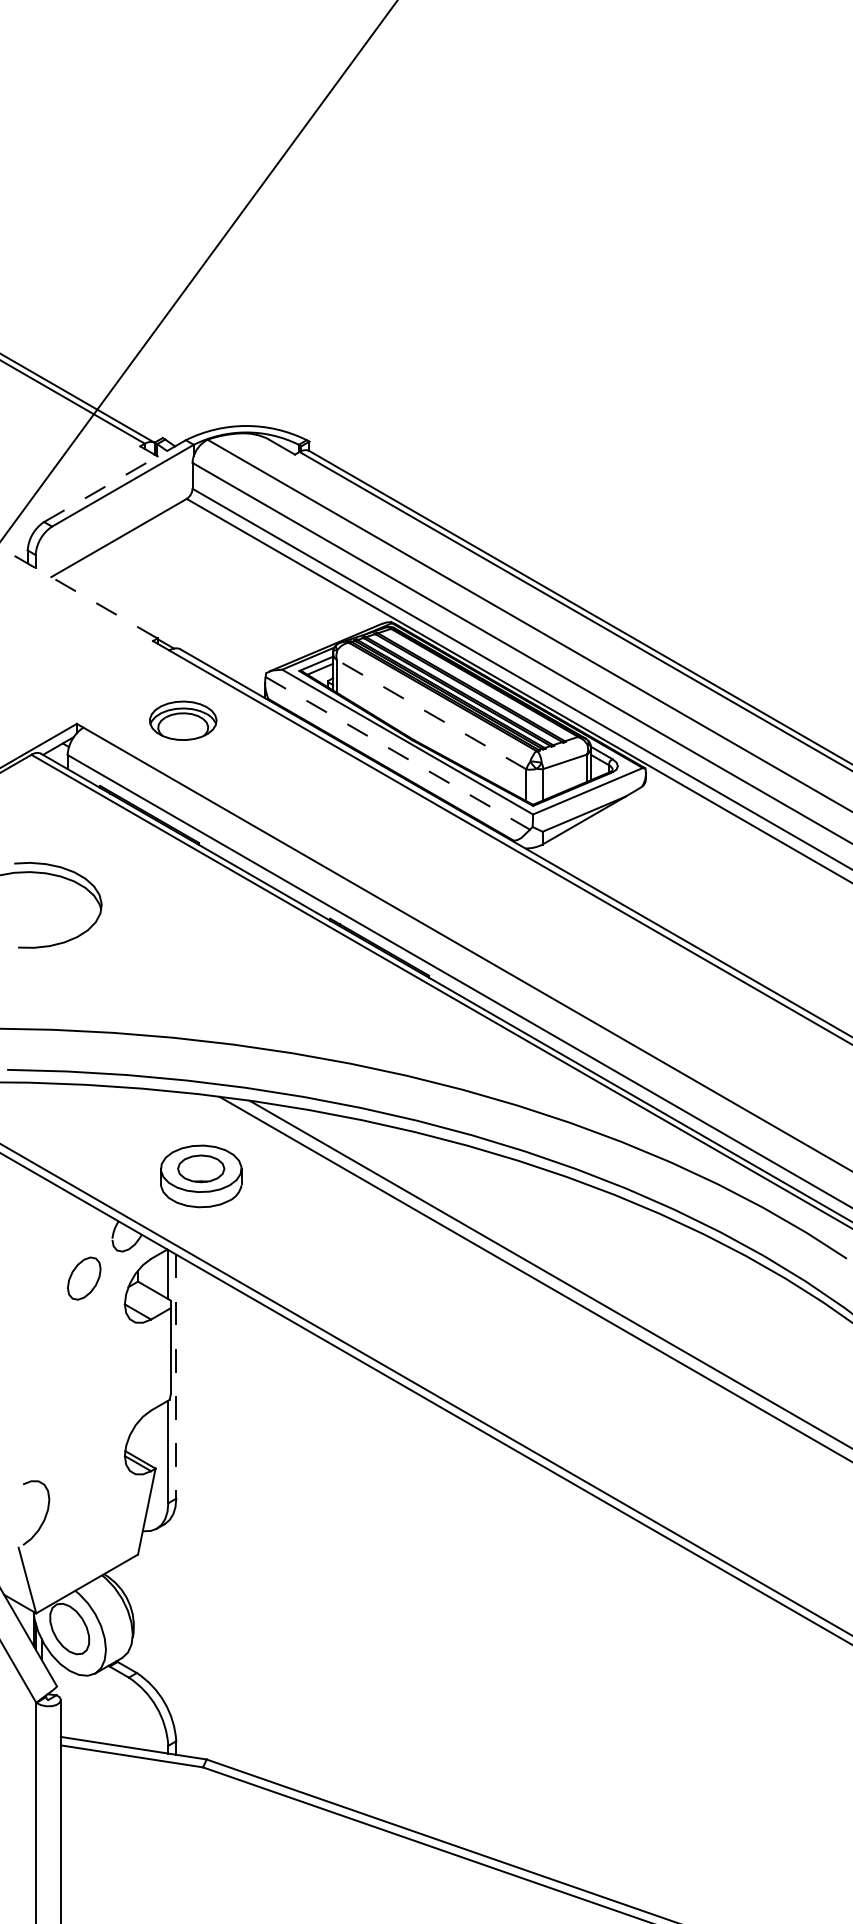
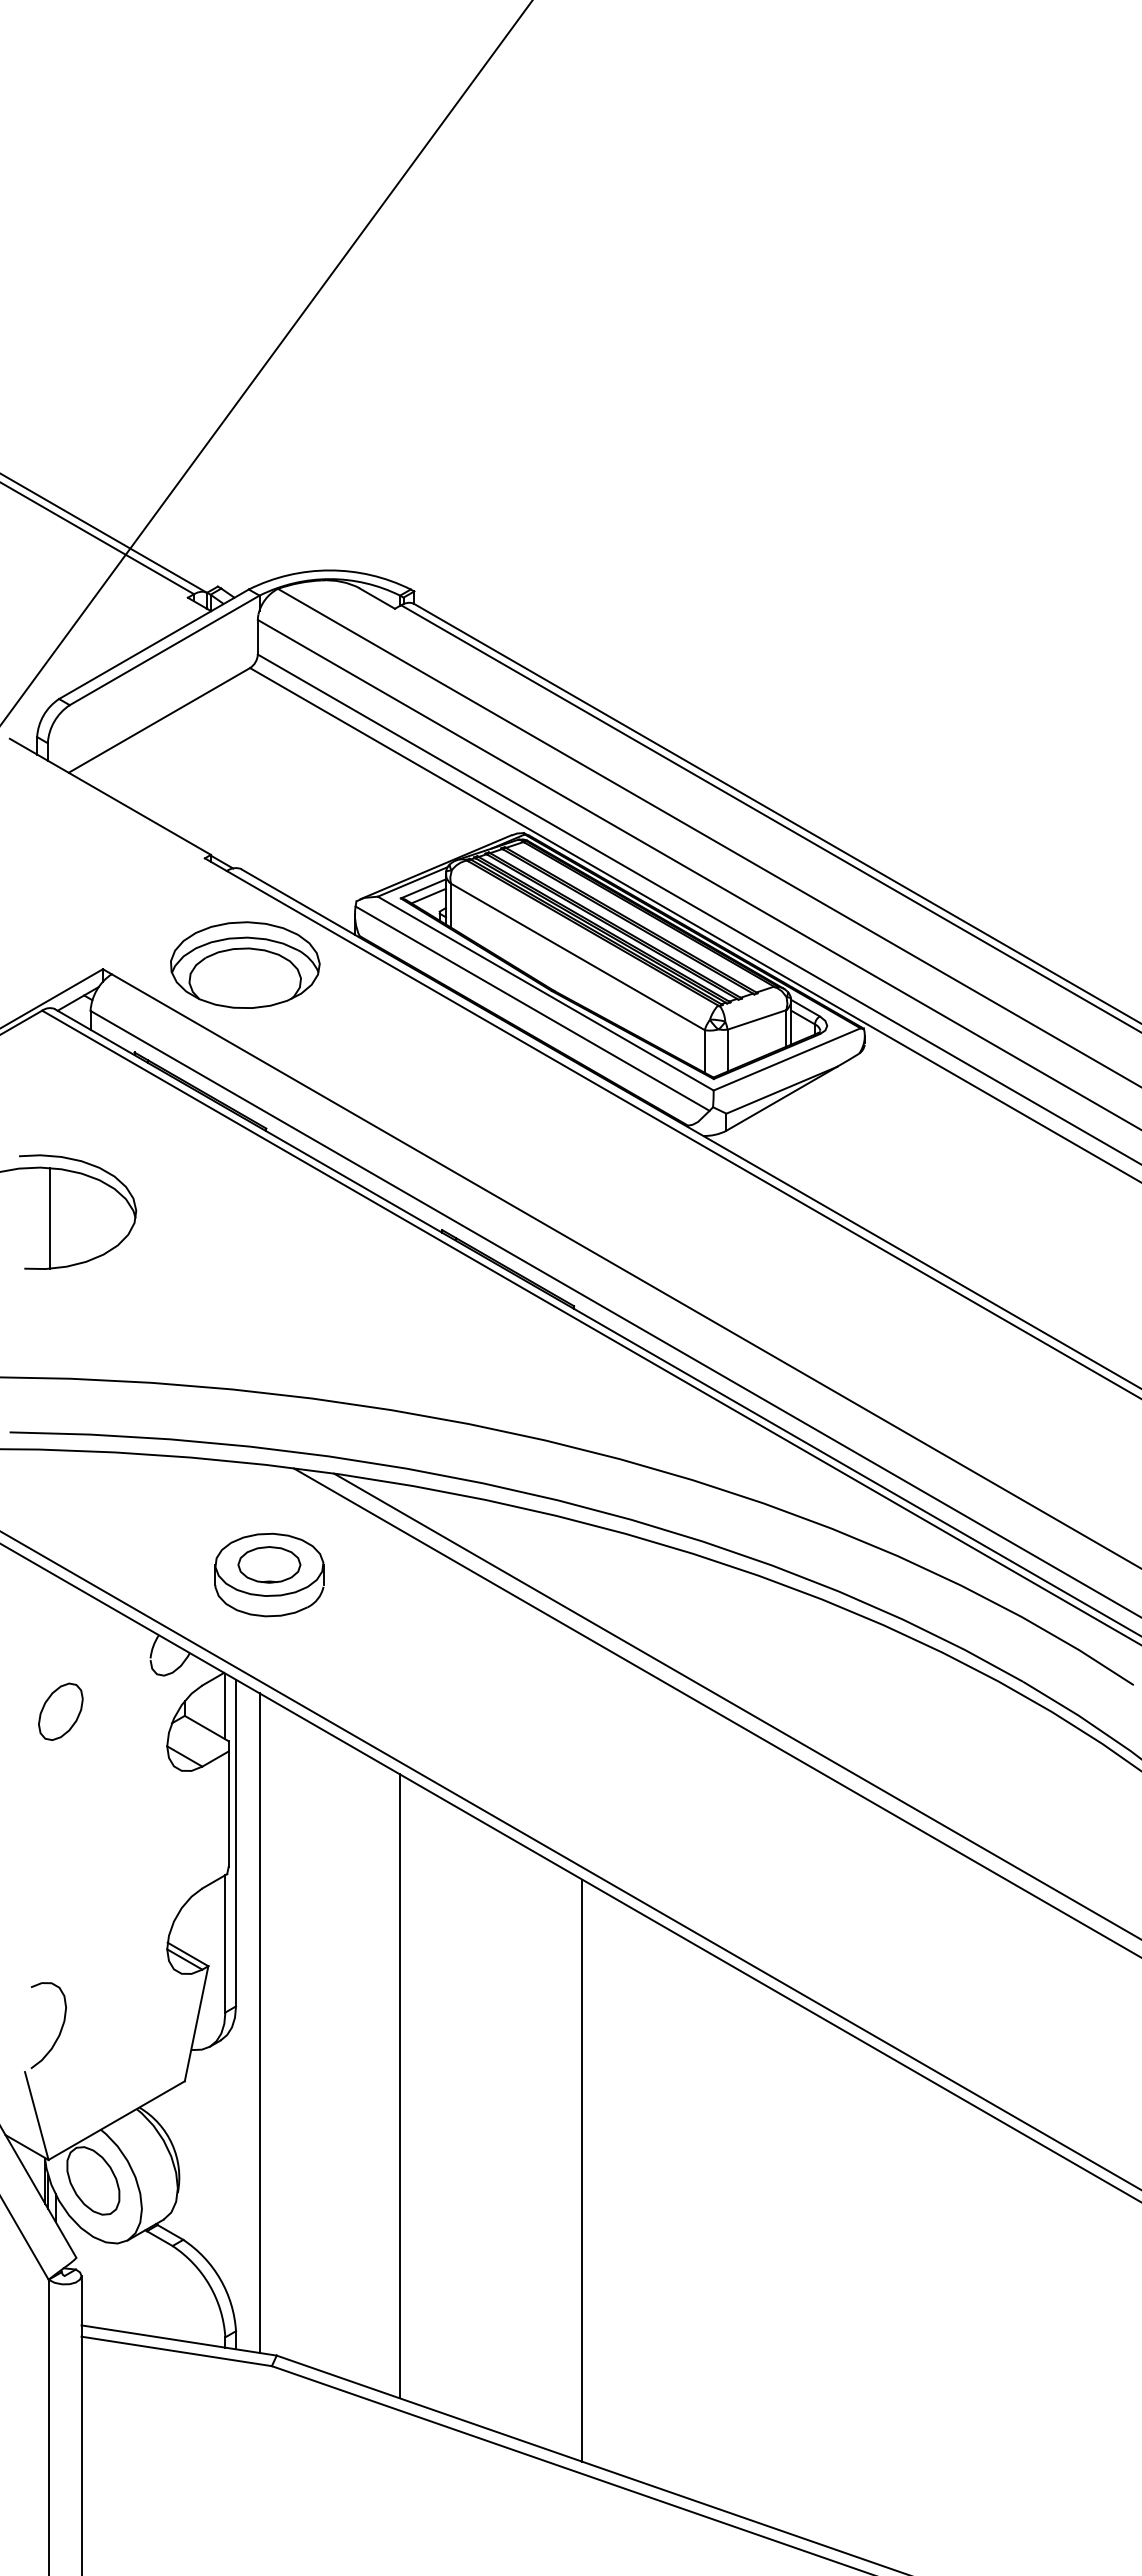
line: (114, 481) -> (153, 644), dashed -> solid
line: (82, 594) -> (110, 796), dashed -> solid
line: (431, 714) -> (577, 956), dashed -> solid
part: (183, 720) -> (245, 964), size x1.67
line: (398, 753) -> (533, 1008), dashed -> solid
line: (37, 910) -> (50, 1218), added
part: (84, 1278) -> (60, 1711), moved
line: (176, 1376) -> (236, 1843), dashed -> solid
line: (193, 1510) -> (259, 2022), added
line: (299, 1558) -> (400, 2086), added
line: (435, 1621) -> (582, 2170), added

